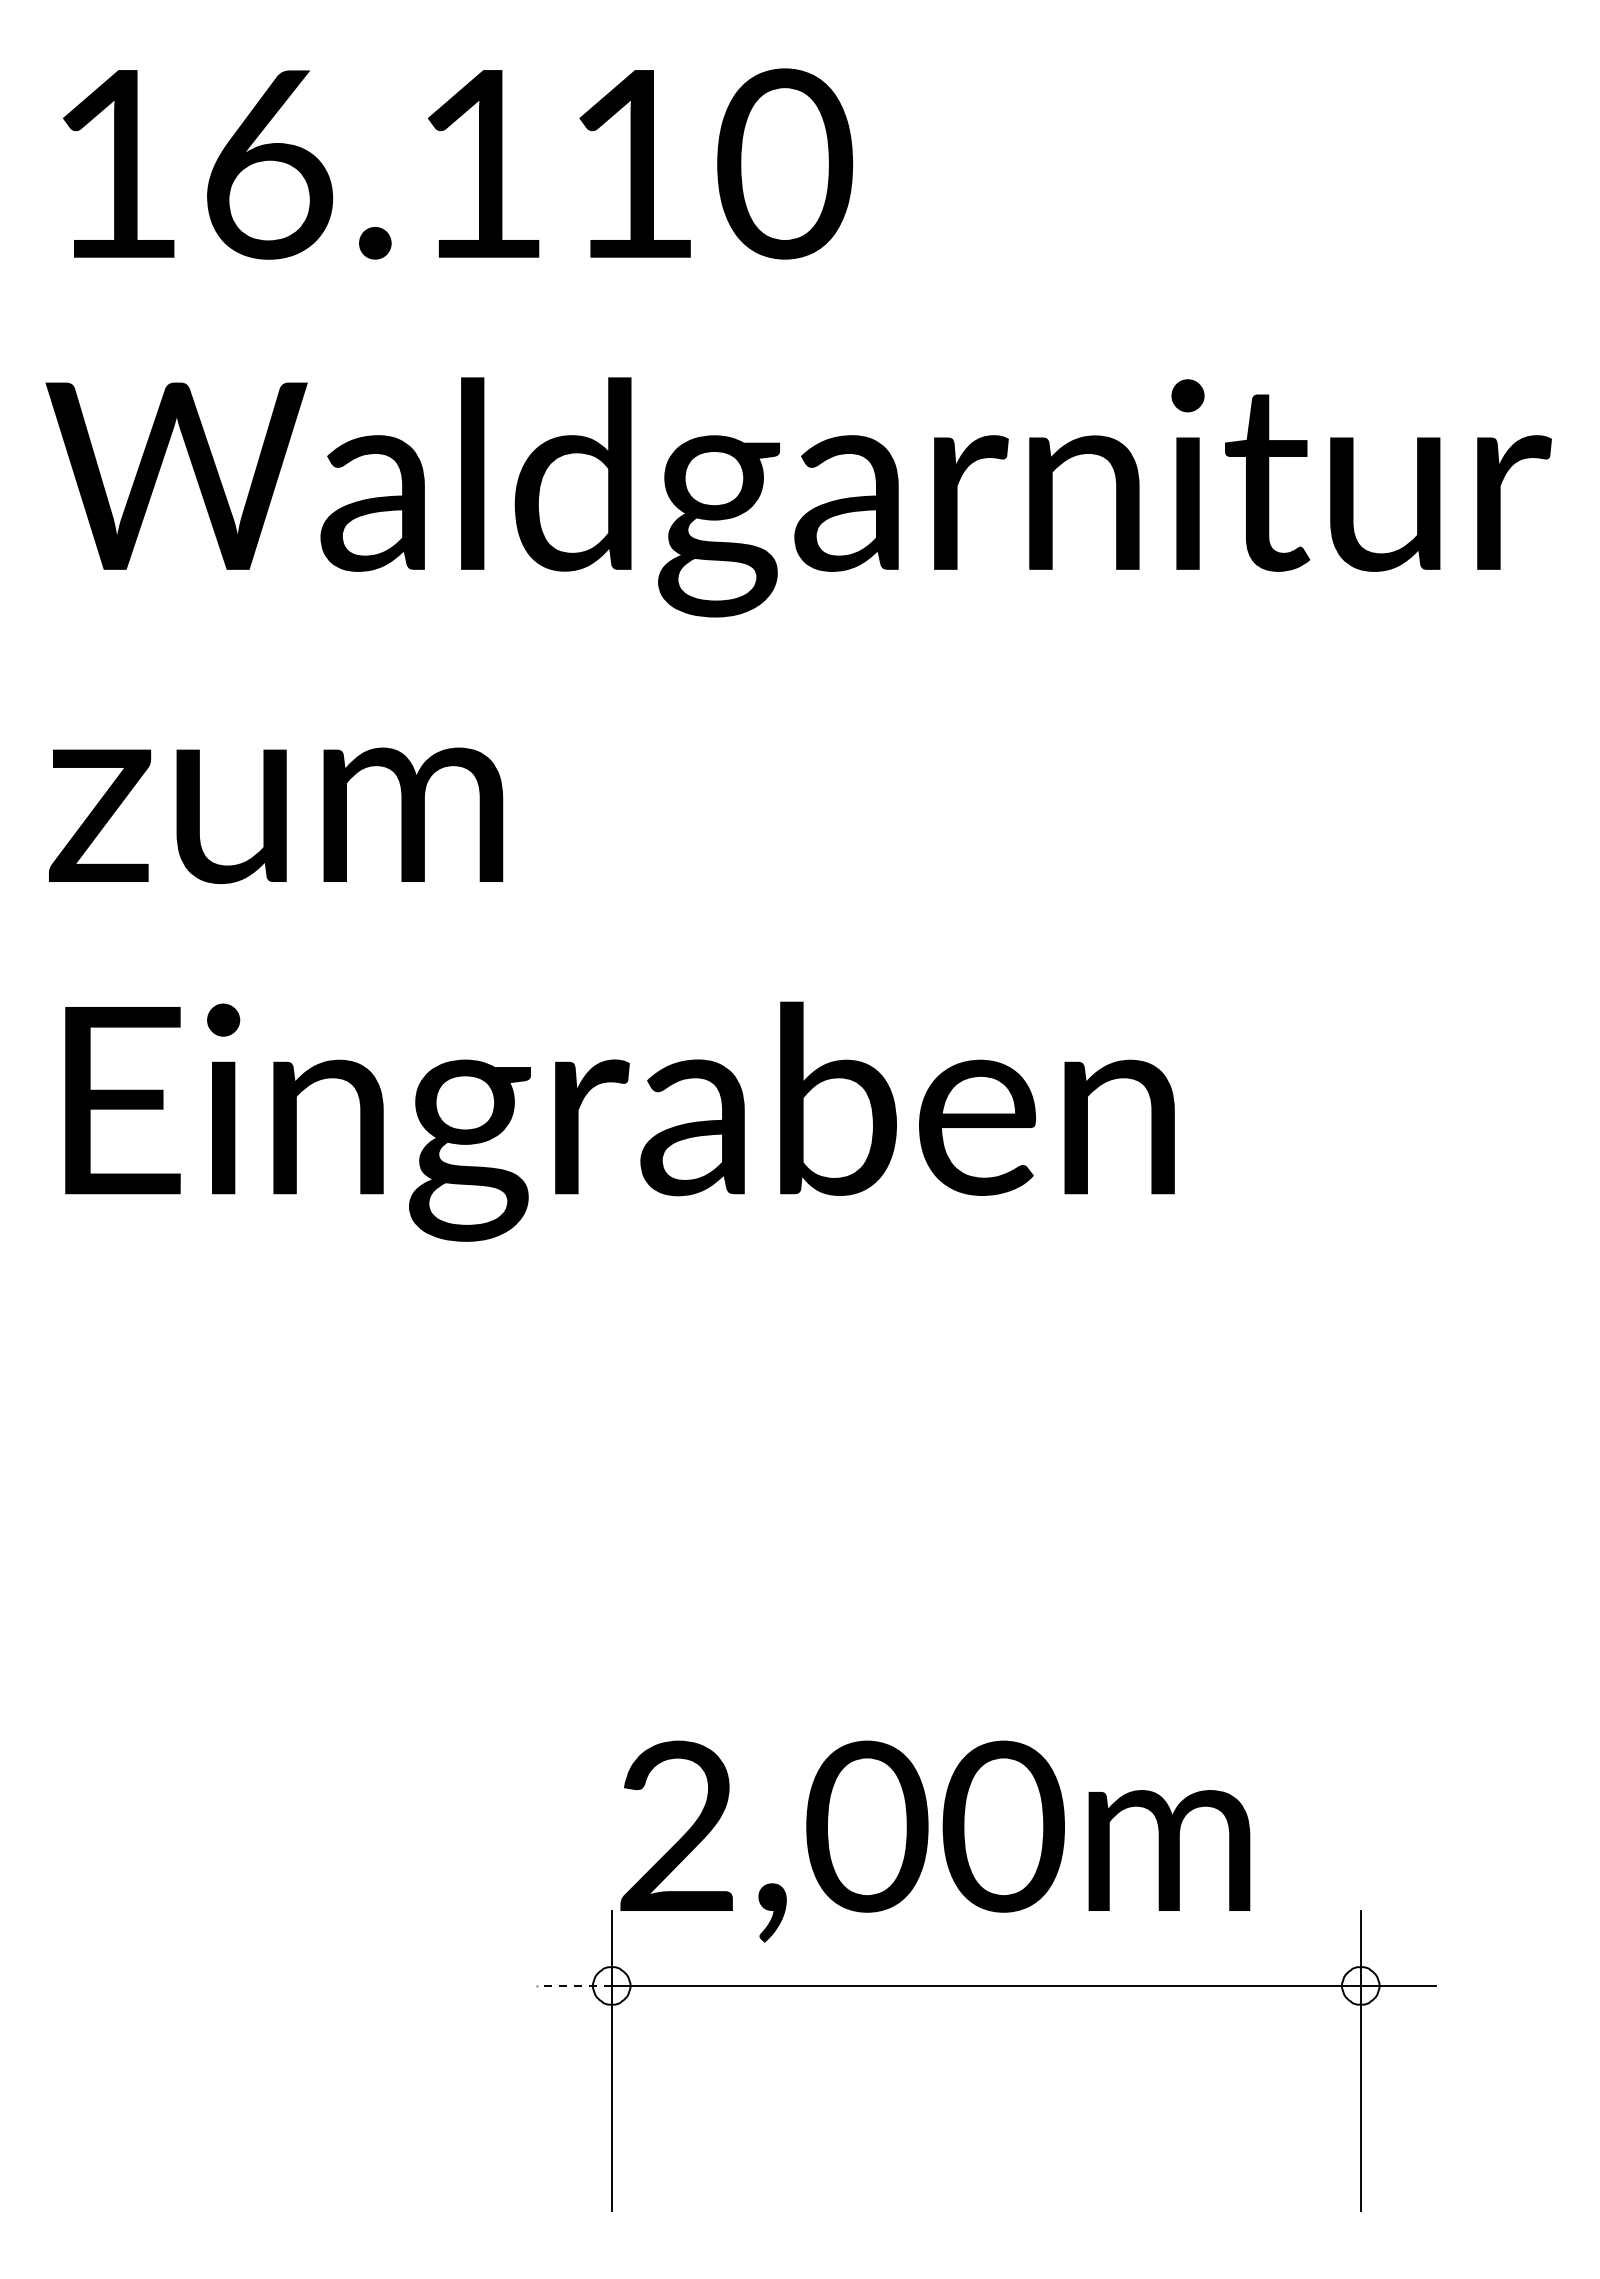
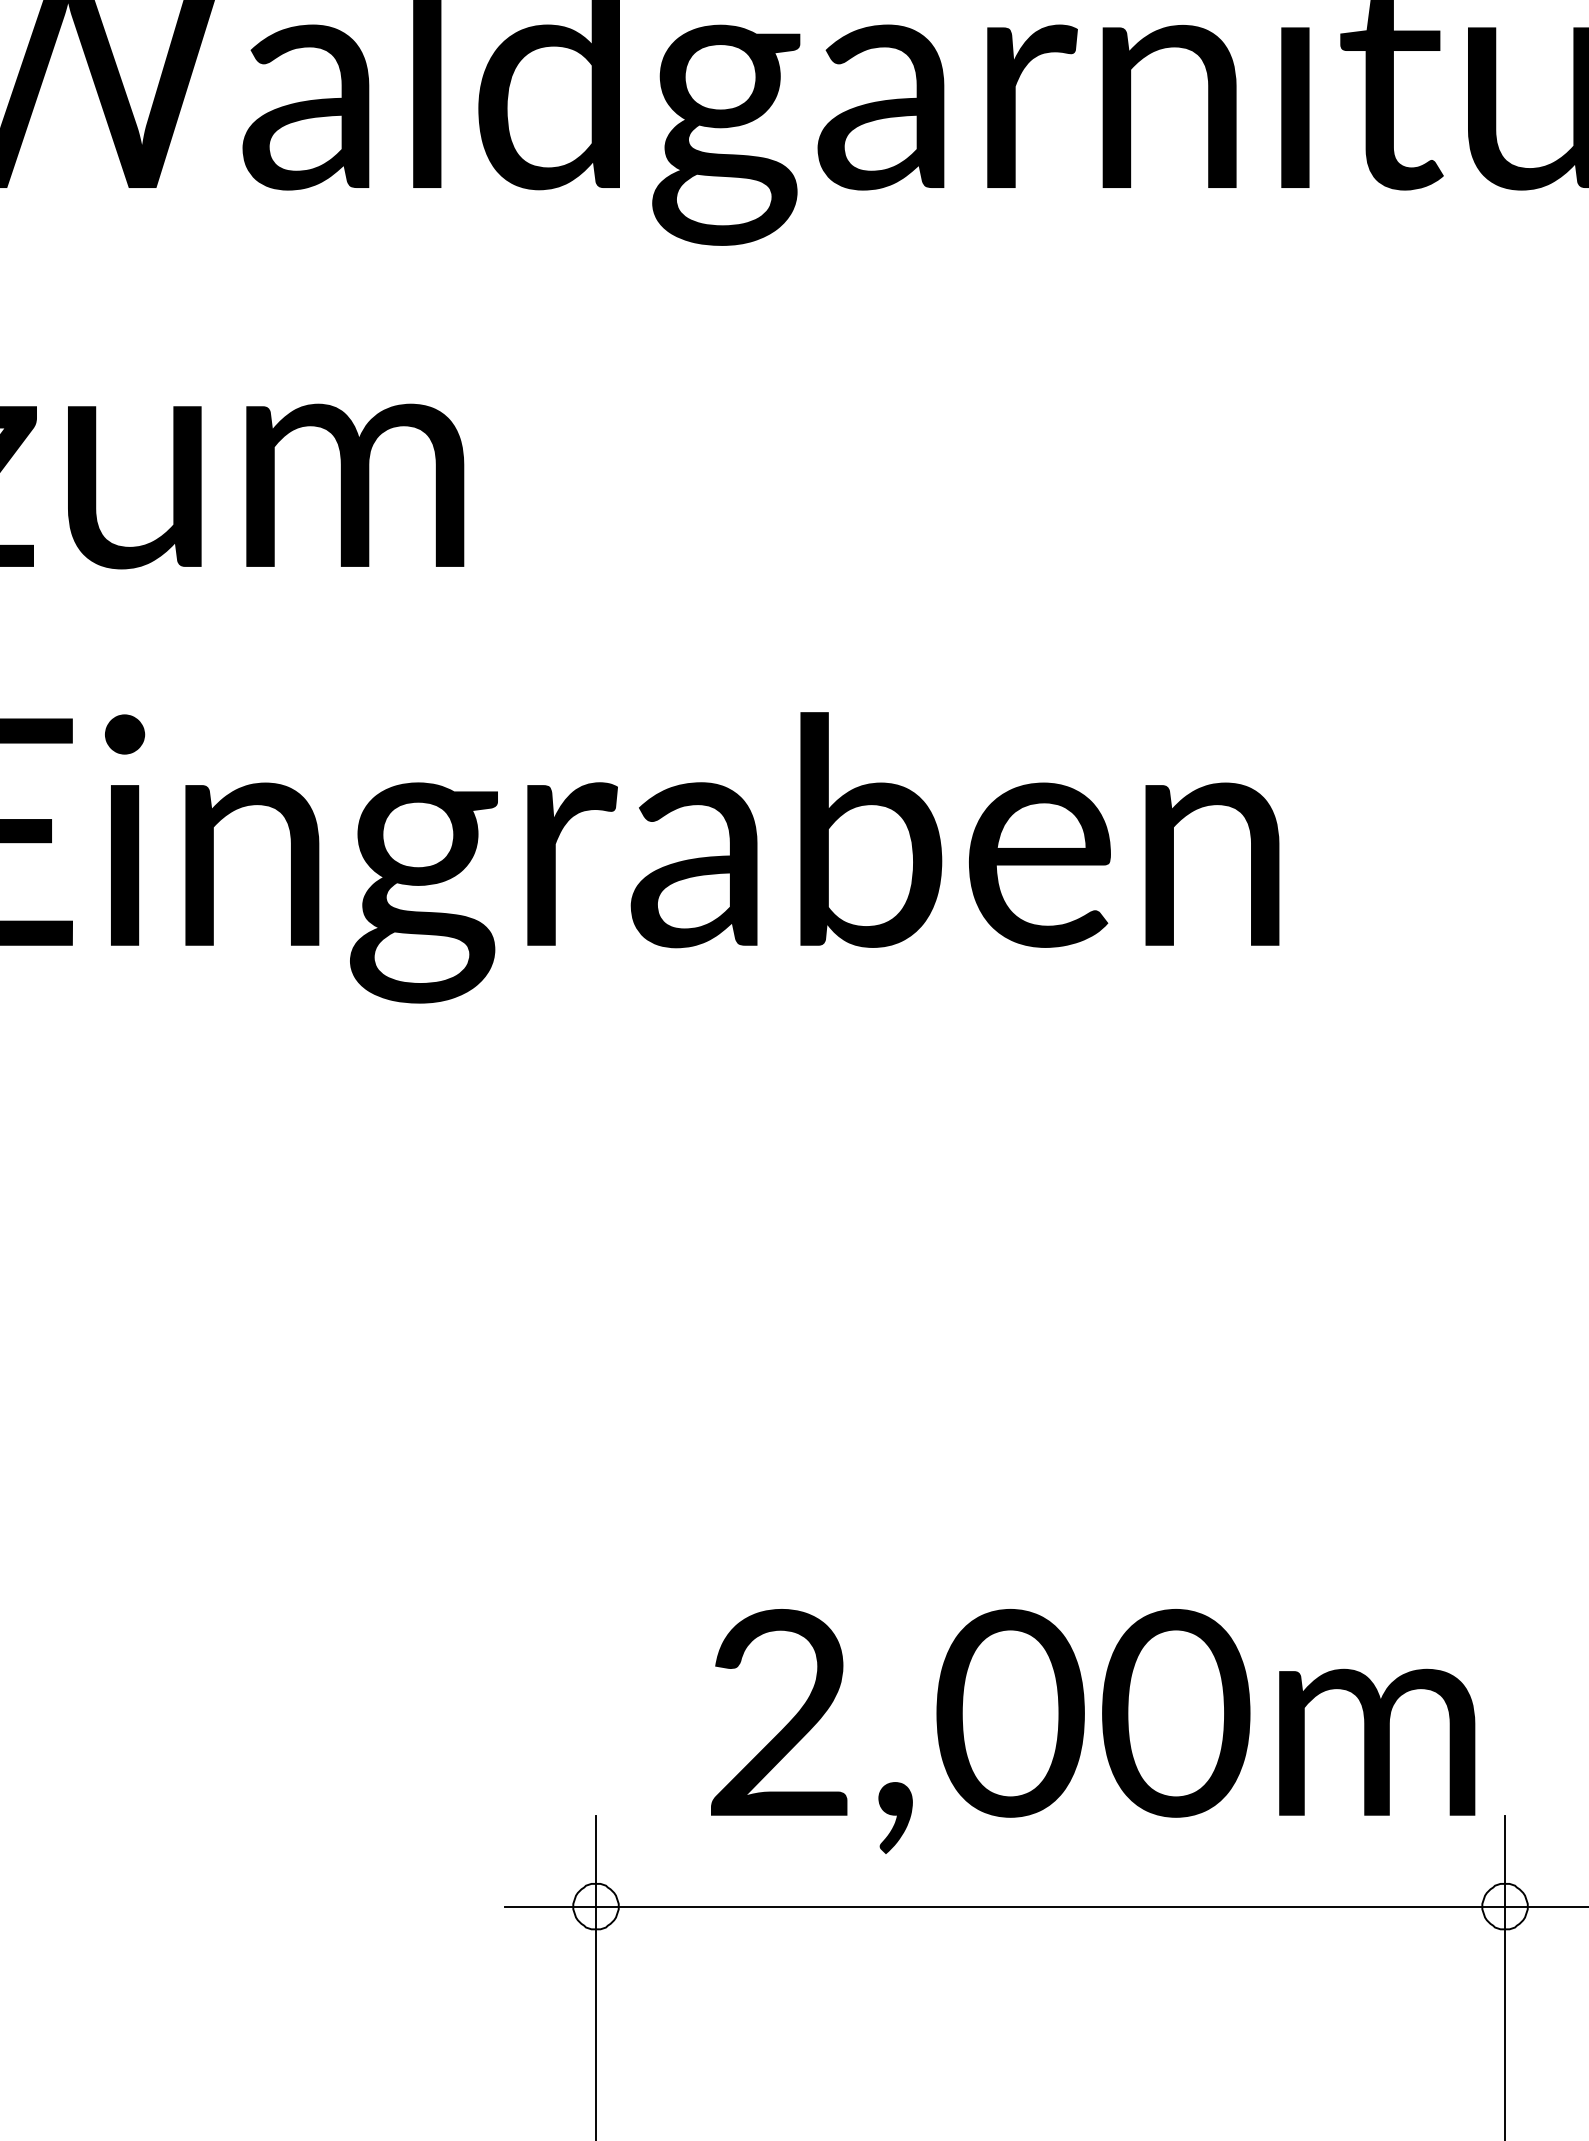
text: (935, 1841) -> (1093, 1731), moved
line: (573, 1985) -> (549, 1906), dashed -> solid

